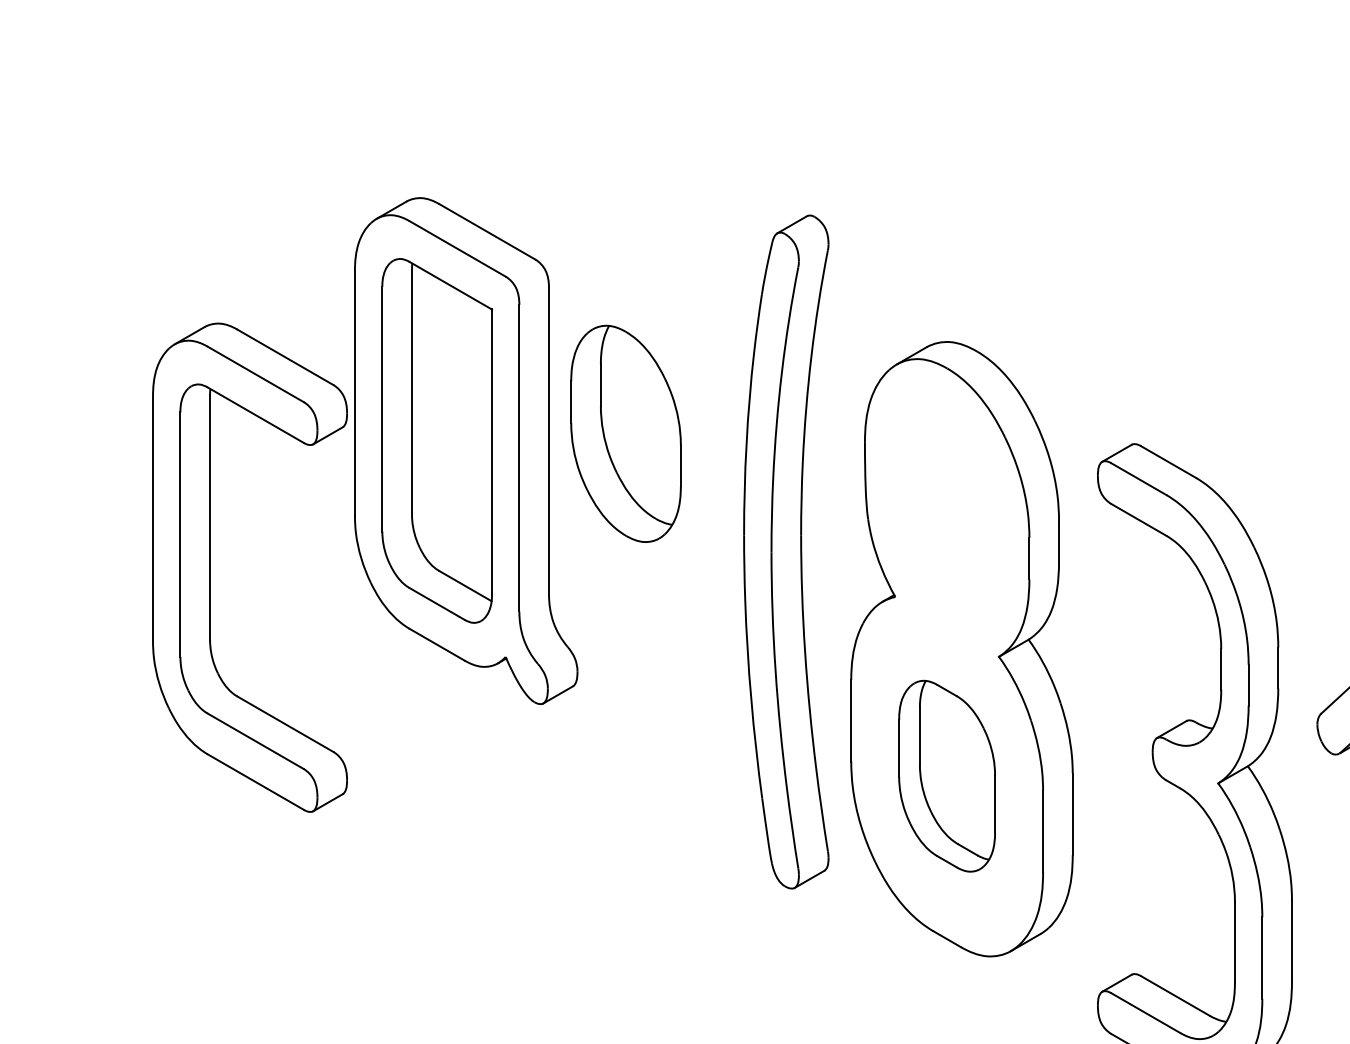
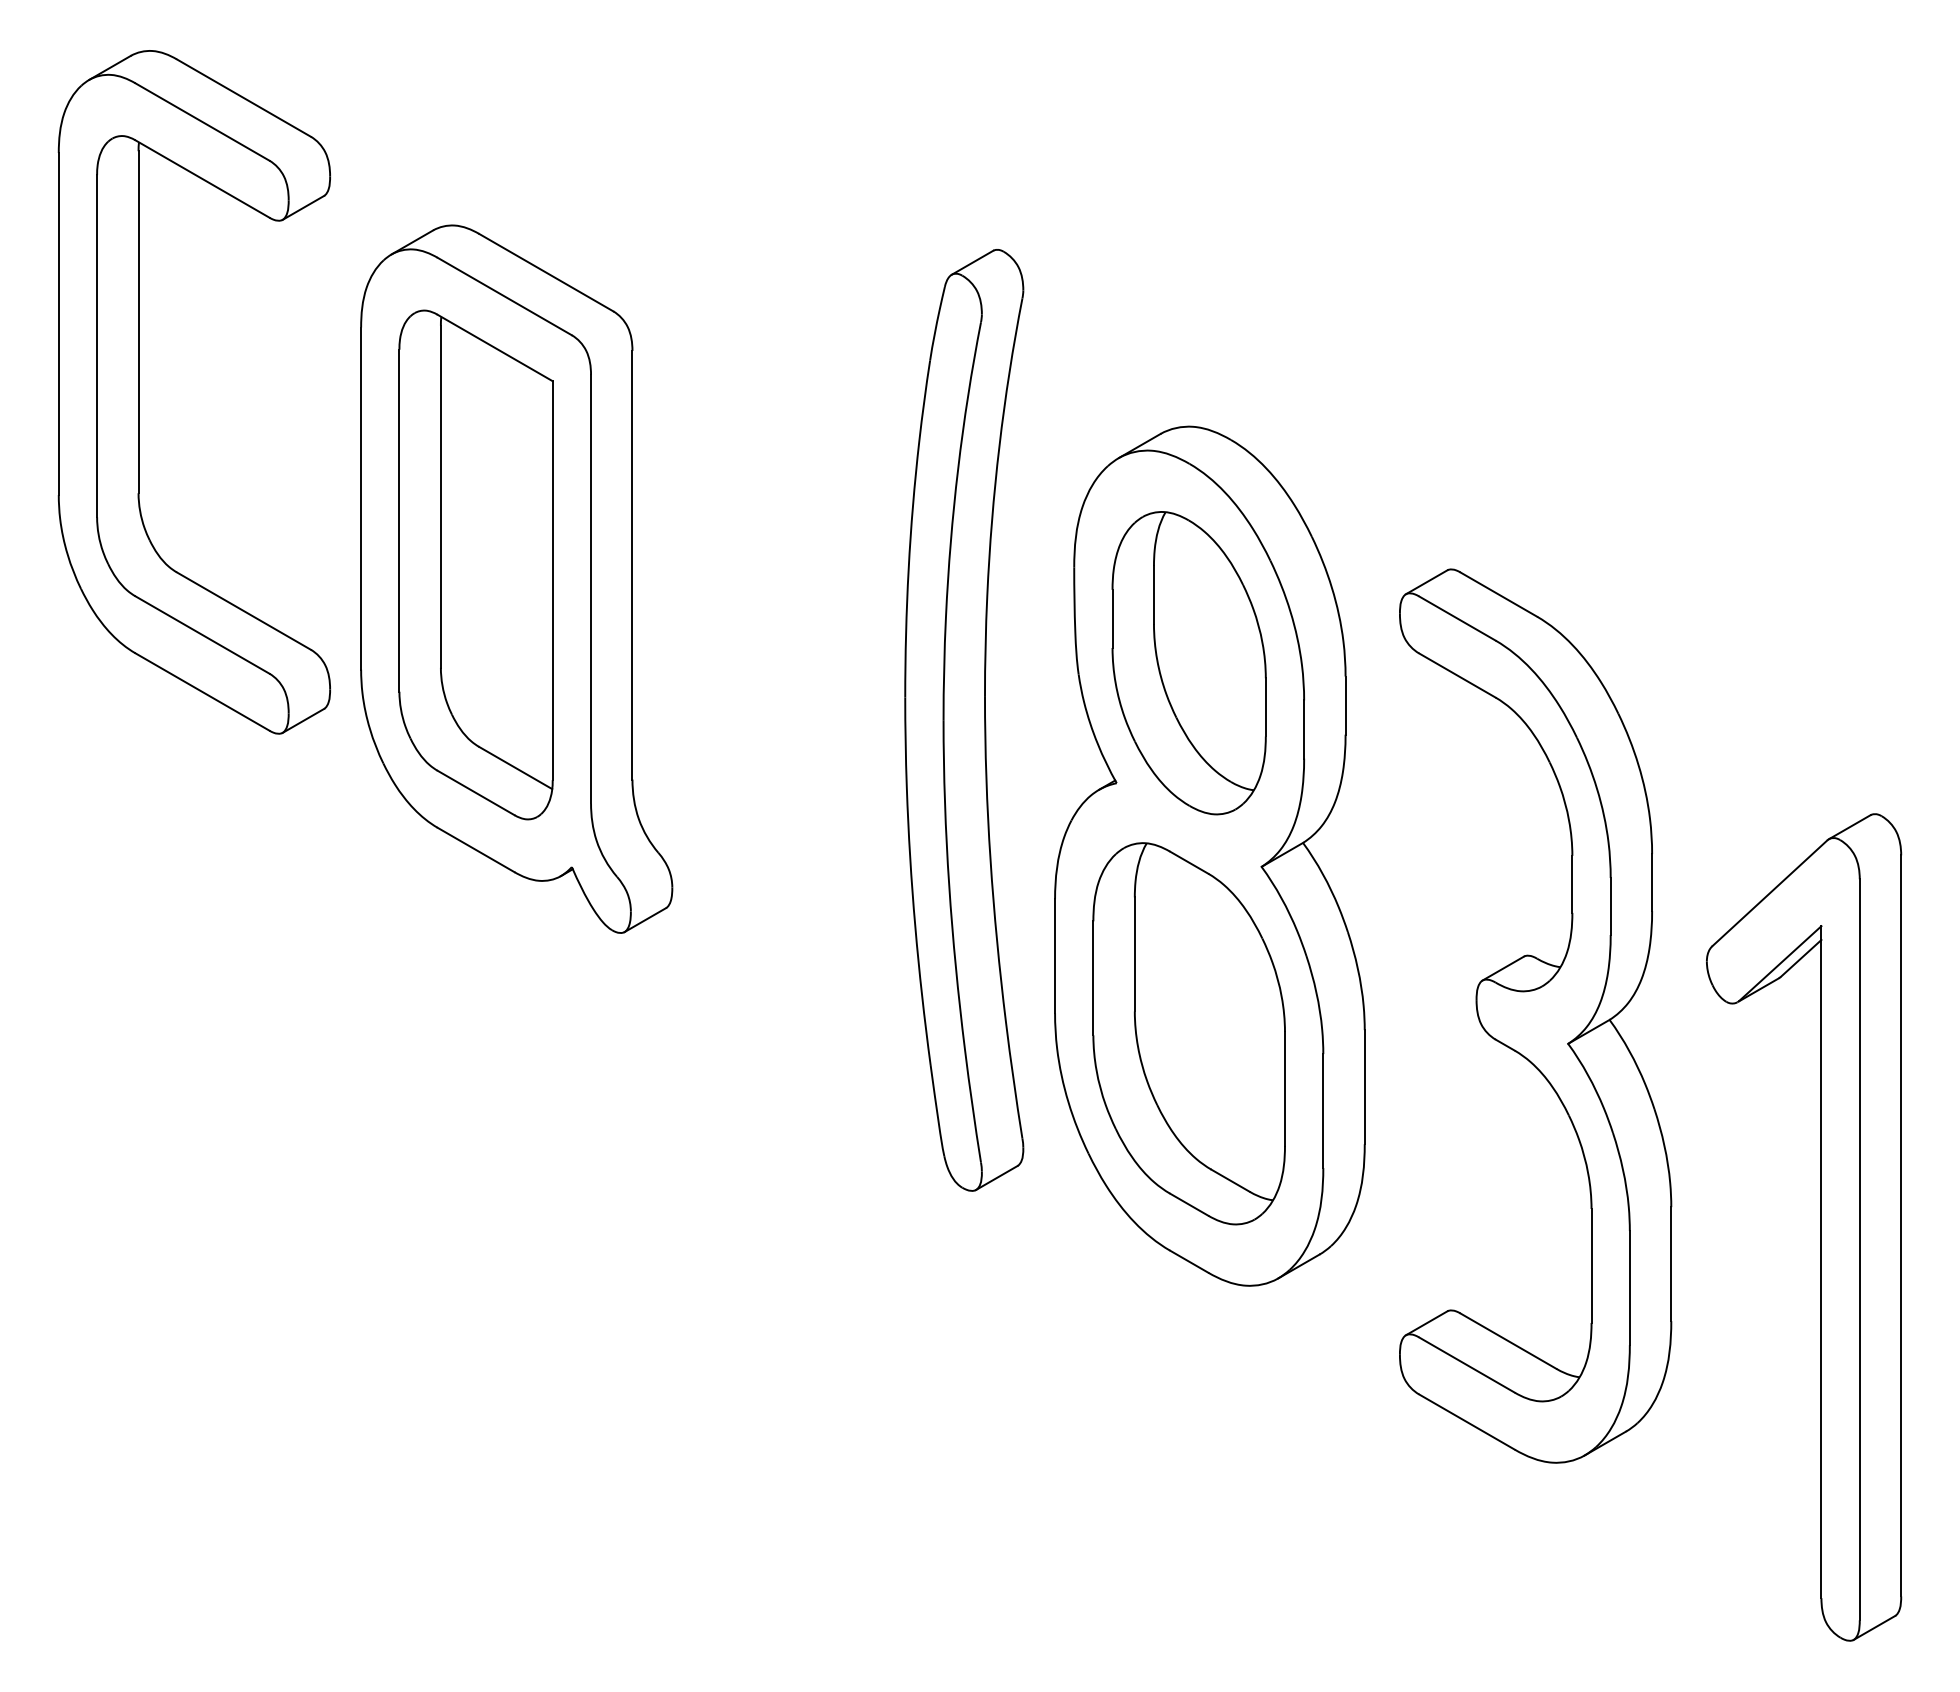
part: (625, 434) -> (1188, 663), moved
part: (210, 567) -> (139, 392), moved
part: (946, 776) -> (1188, 1033), size x1.43

